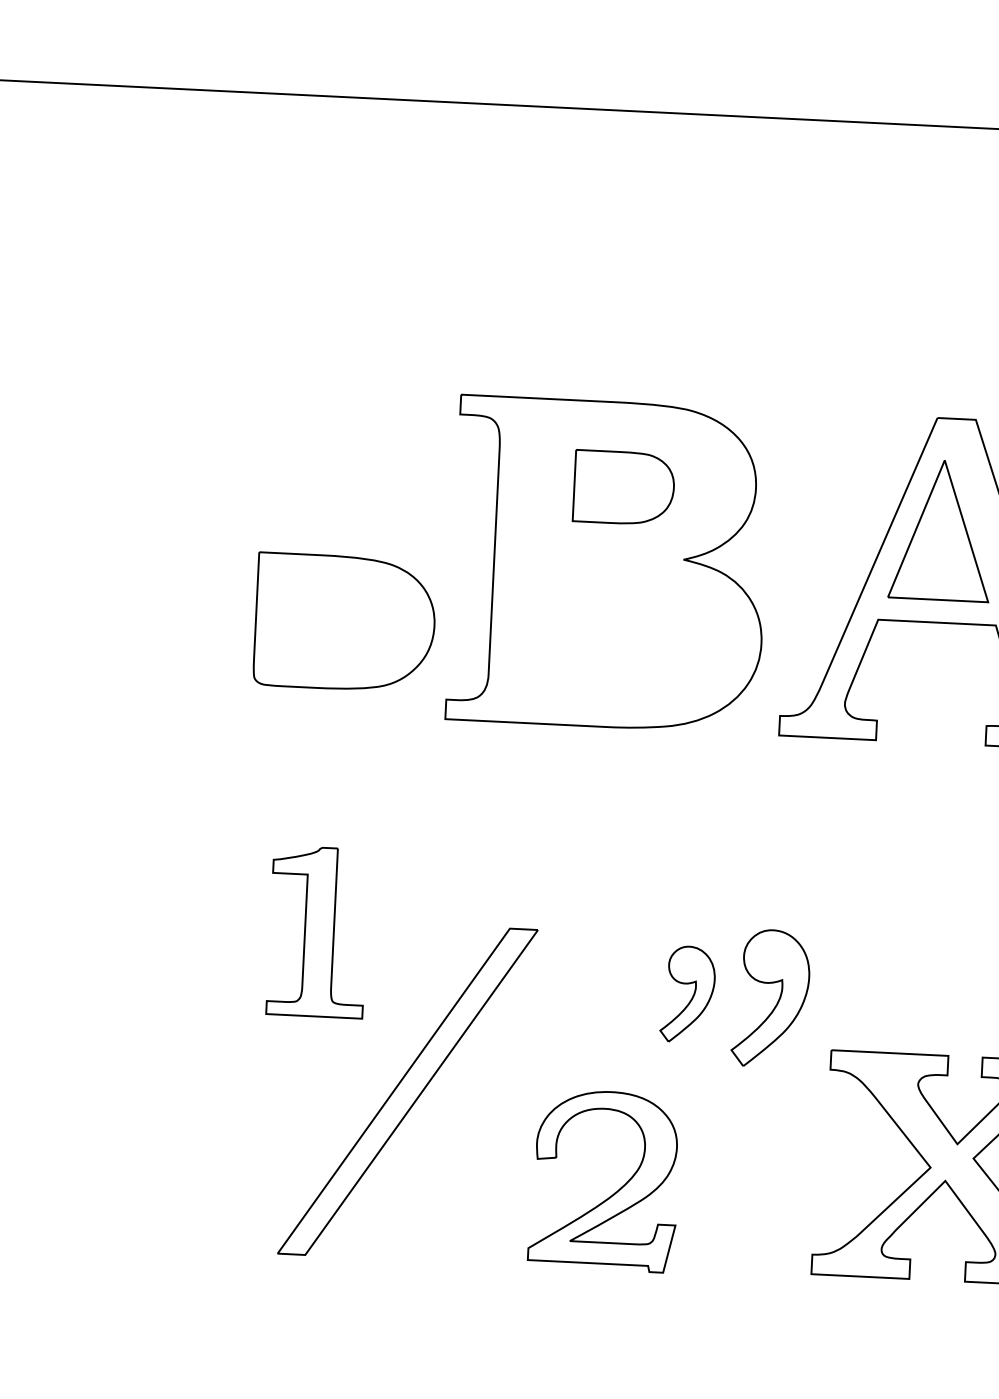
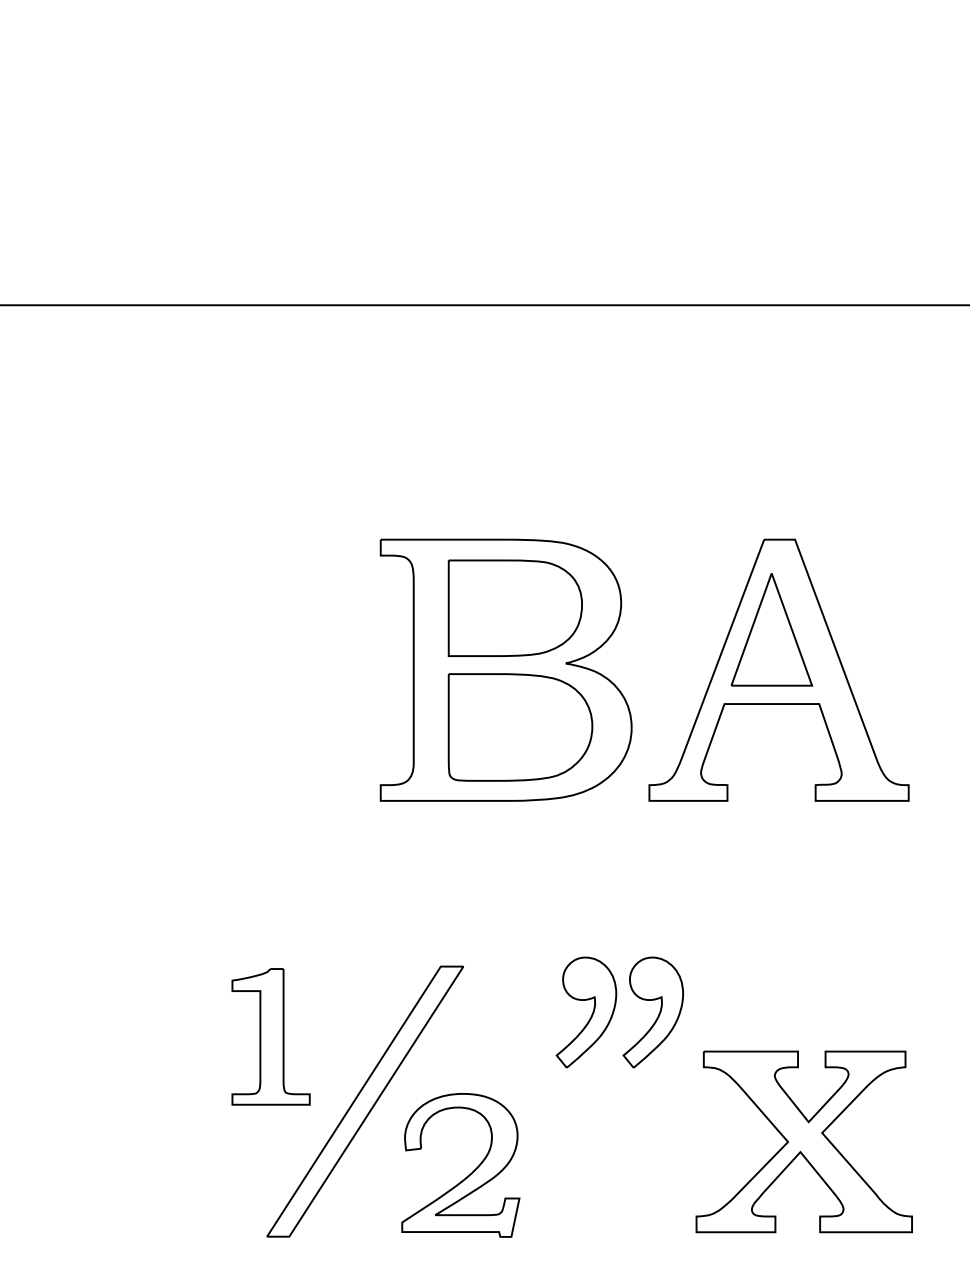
part: (623, 487) -> (514, 607), size x1.67
part: (345, 622) -> (520, 727), moved
part: (317, 931) -> (270, 1036), moved
part: (688, 994) -> (586, 1012), size x1.43
part: (613, 1192) -> (468, 1174), moved

